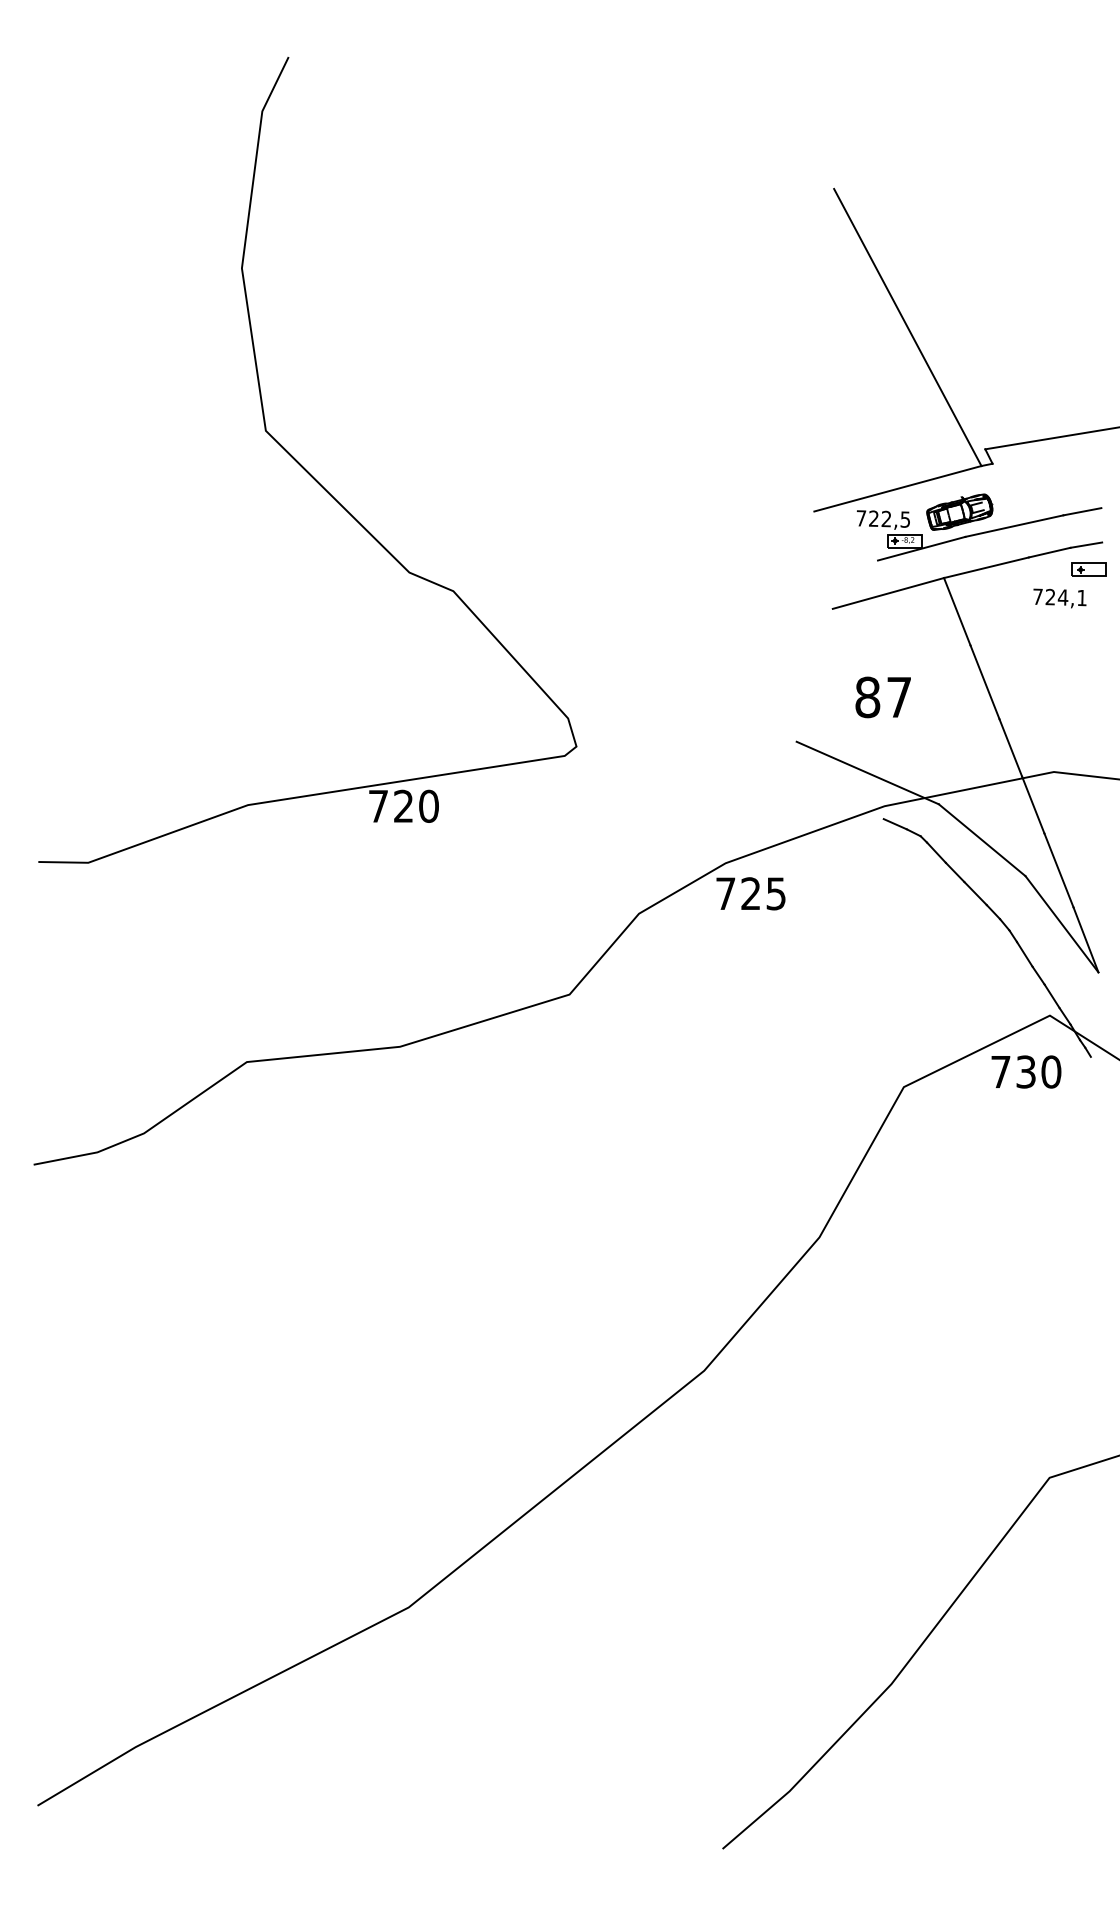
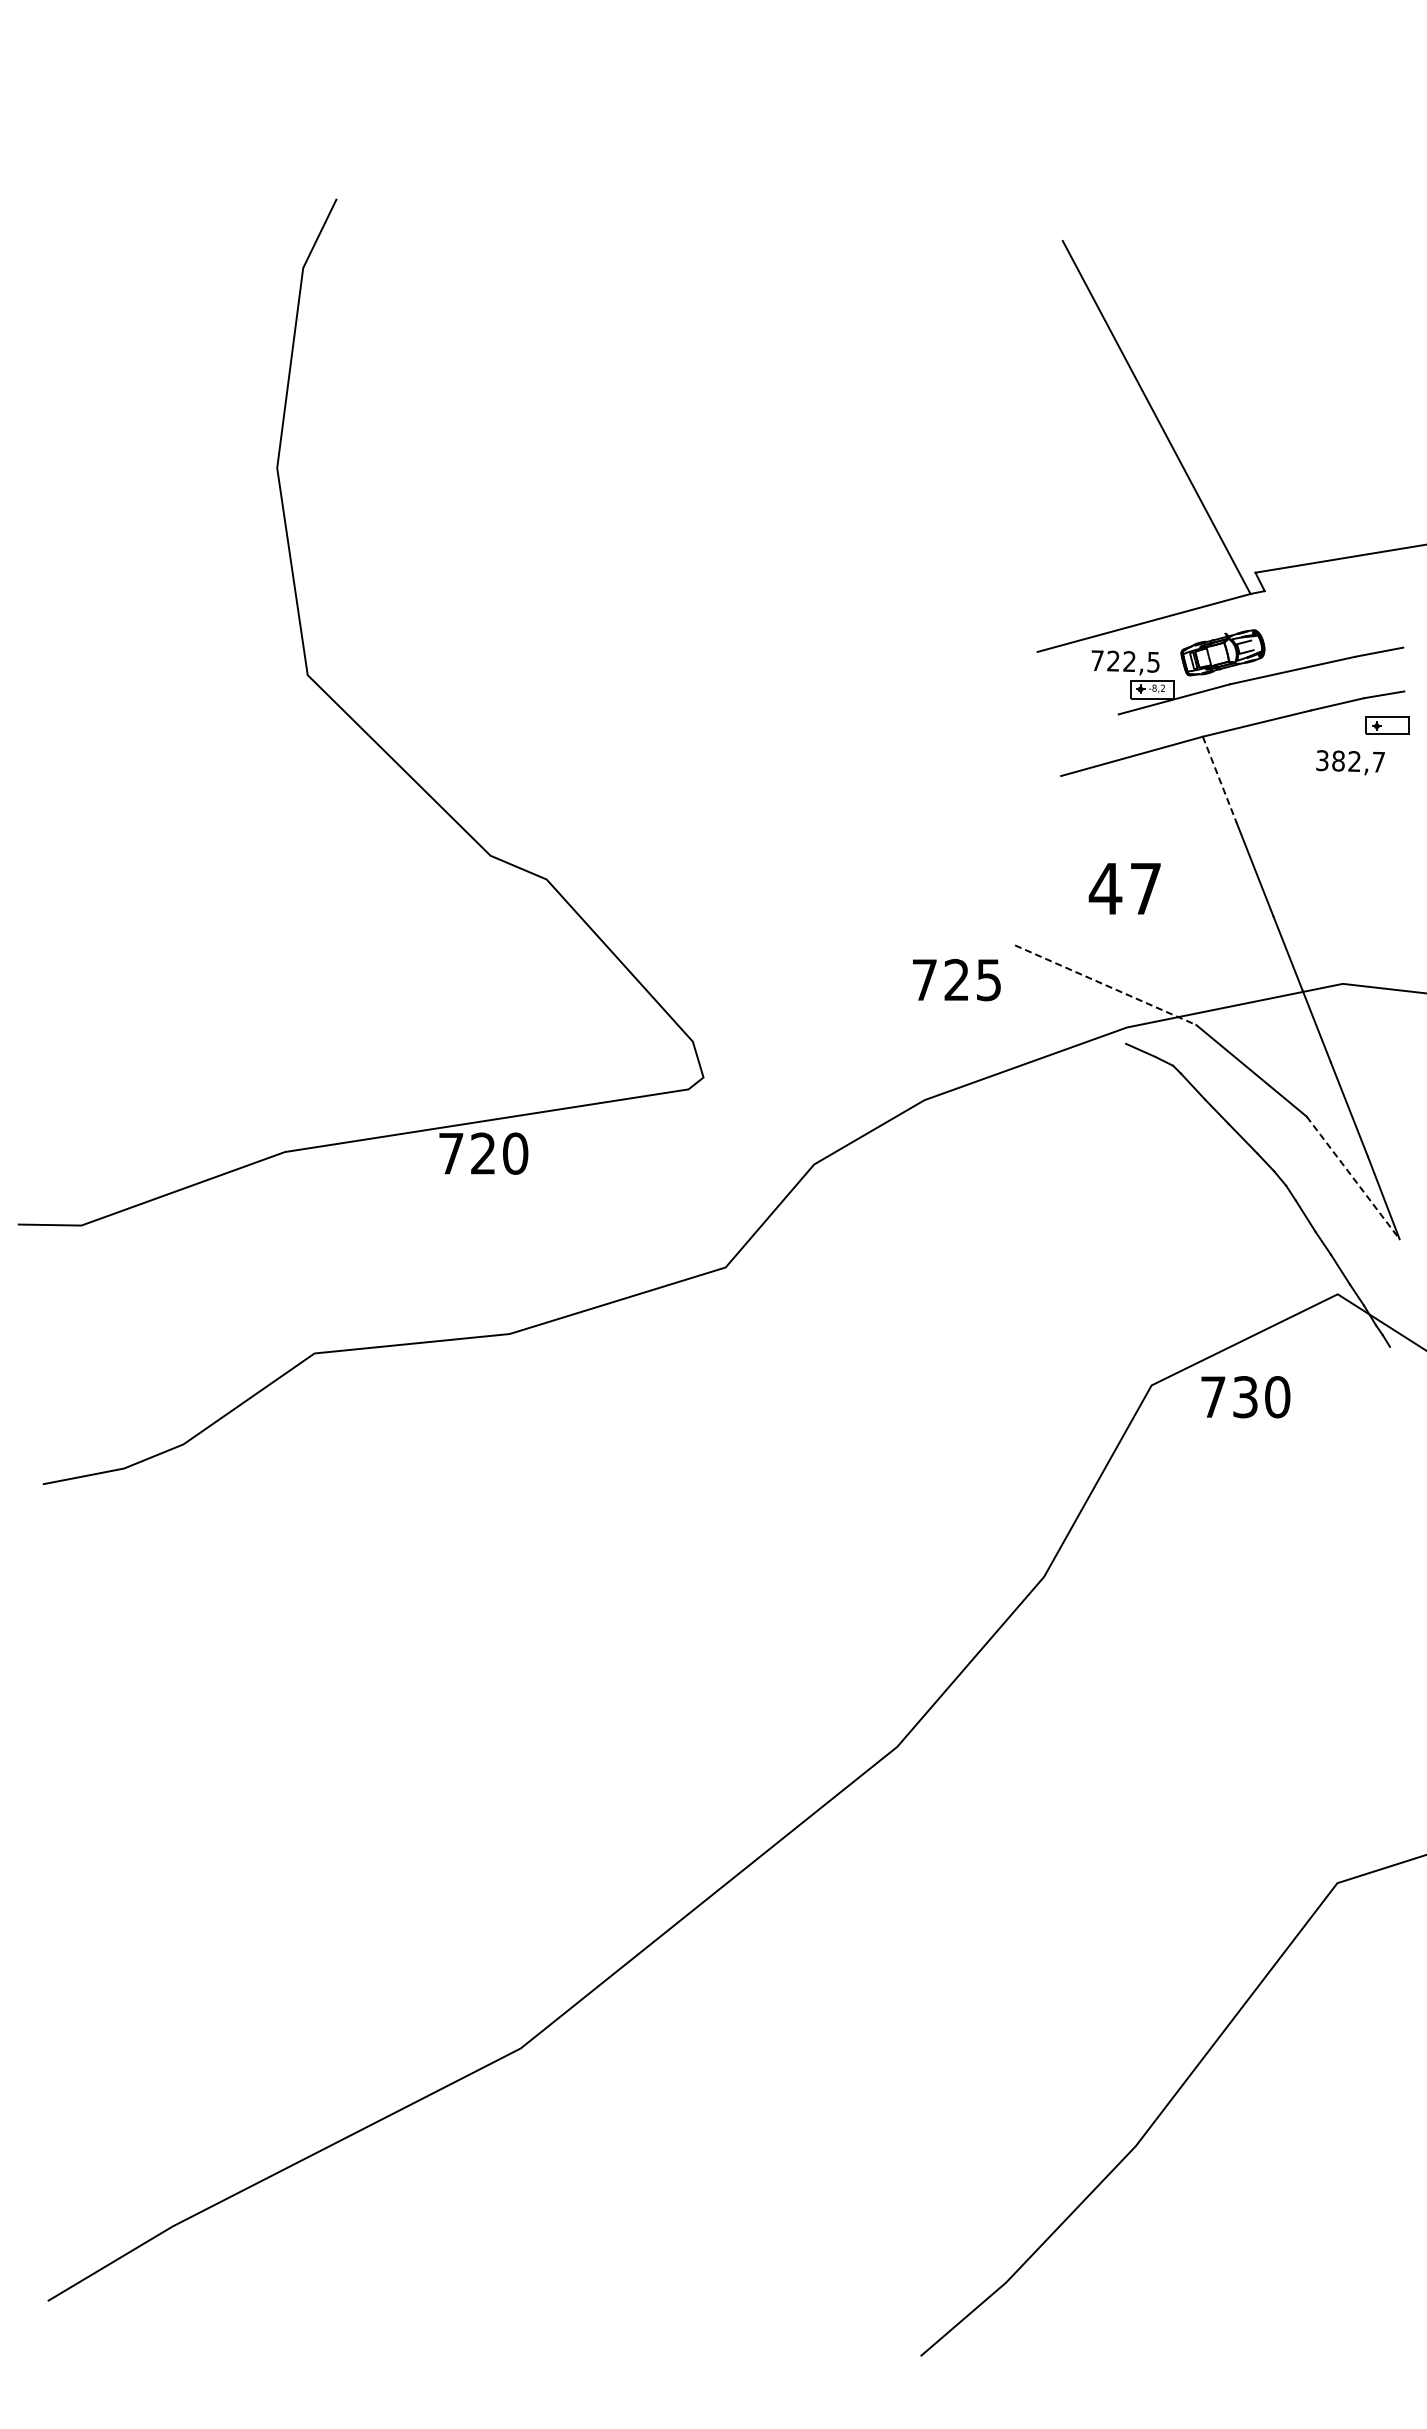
part: (301, 464) -> (353, 718), moved
text: (1059, 597) -> (1350, 761), 724,1 -> 382,7
line: (957, 612) -> (1219, 780), solid -> dashed
text: (867, 697) -> (1105, 888), 87 -> 47
line: (867, 773) -> (1105, 985), solid -> dashed
text: (750, 894) -> (956, 980), moved
line: (1062, 923) -> (1353, 1177), solid -> dashed
text: (1026, 1072) -> (1245, 1397), moved

